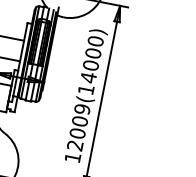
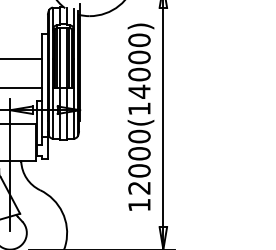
text: (82, 109) -> (139, 136), 12009(14000) -> 12000(14000)

